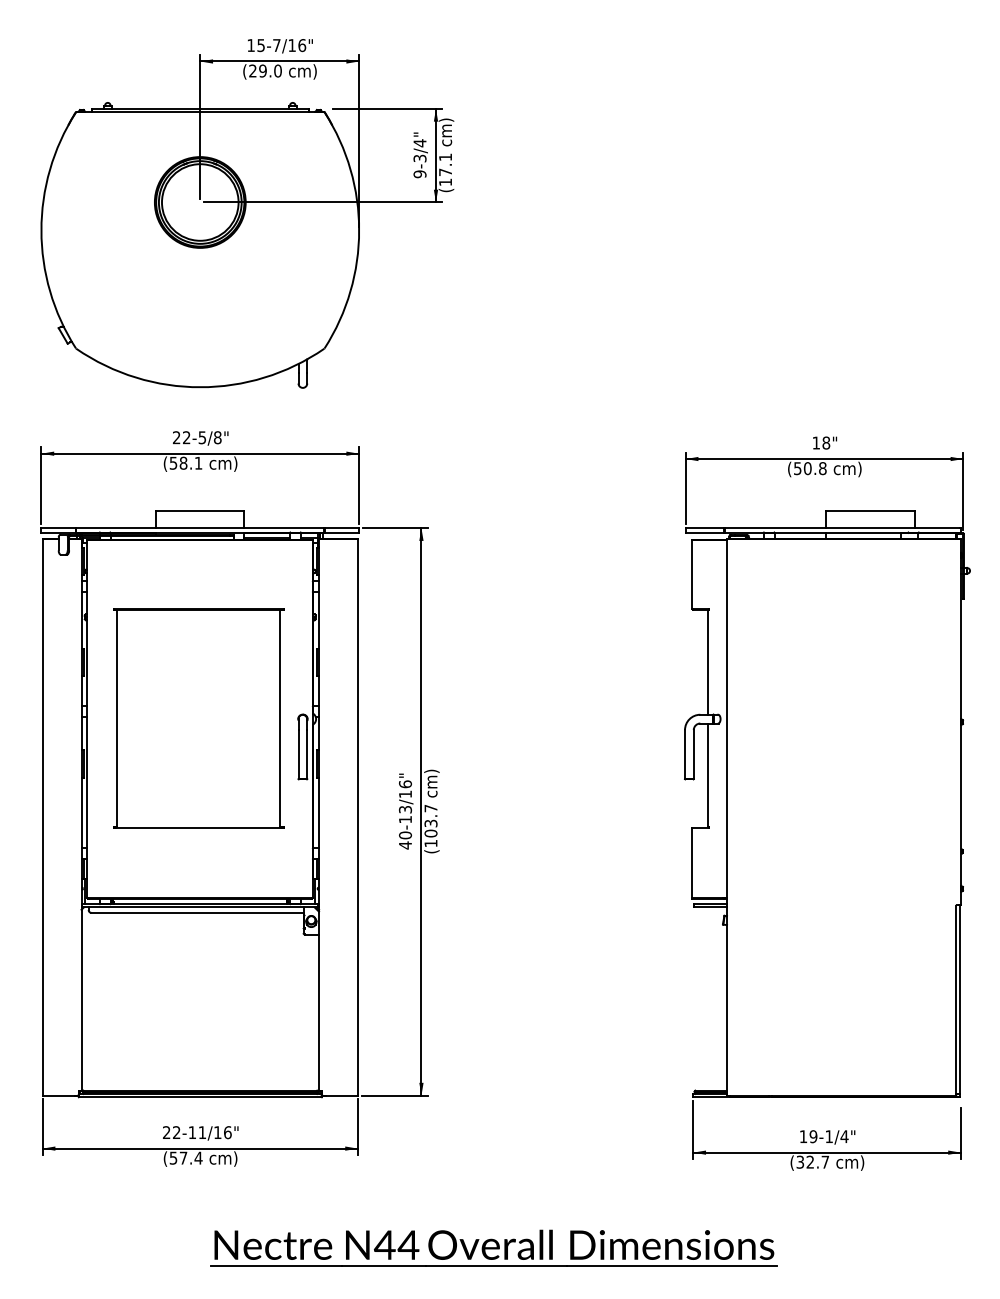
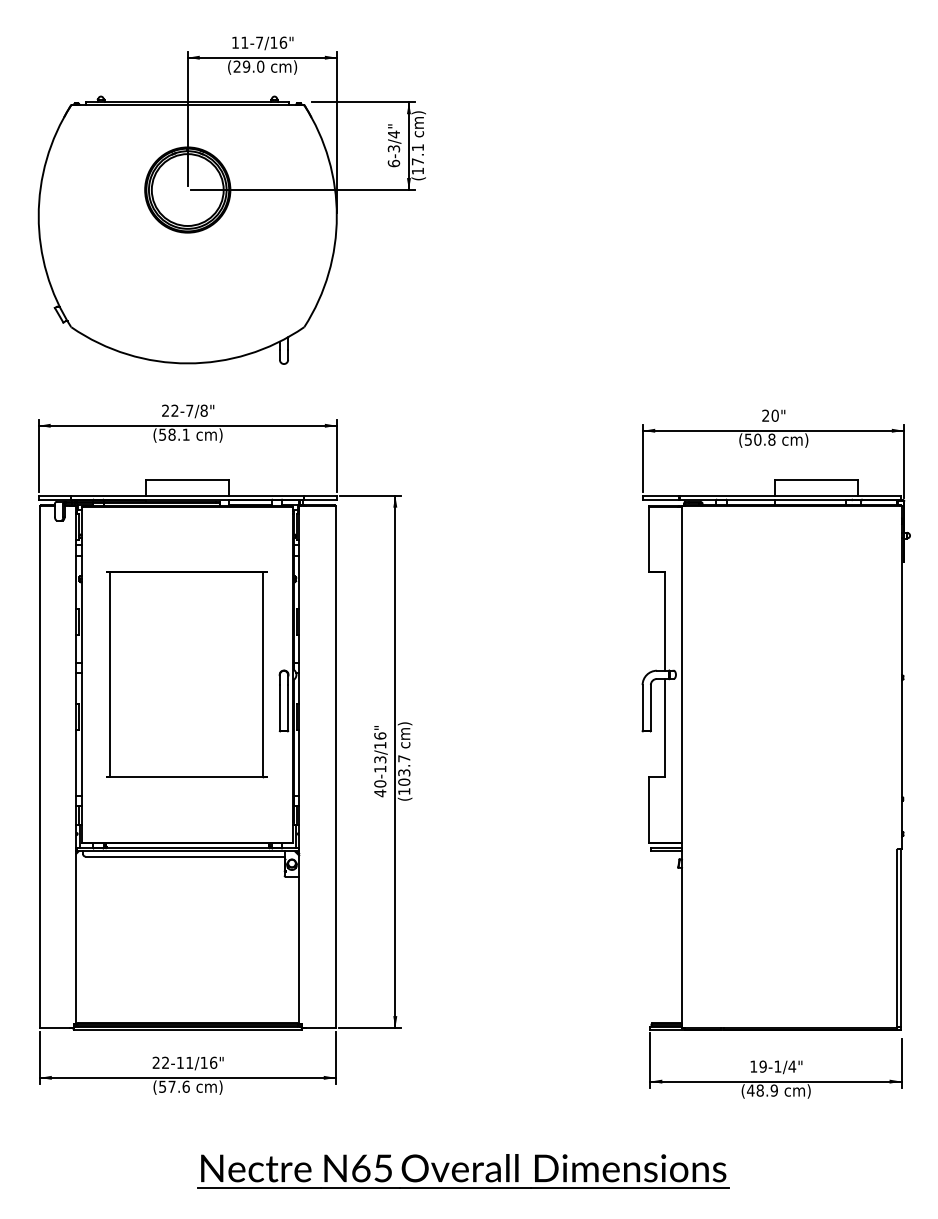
text: (260, 45) -> (244, 42), 15-7/16" -> 11-7/16"
text: (419, 174) -> (393, 163), 9-3/4" -> 6-3/4"
text: (202, 437) -> (189, 410), 22-5/8" -> 22-7/8"
text: (821, 442) -> (770, 415), 18" -> 20"
text: (198, 1157) -> (186, 1086), (57.4 -> (57.6
text: (812, 1162) -> (762, 1090), (32.7 -> (48.9
text: (396, 1245) -> (371, 1168), N44 -> N65

